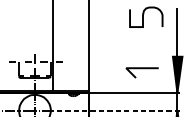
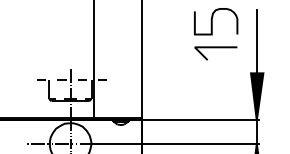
line: (141, 69) -> (215, 48), moved
line: (115, 110) -> (176, 143), dashed -> solid

